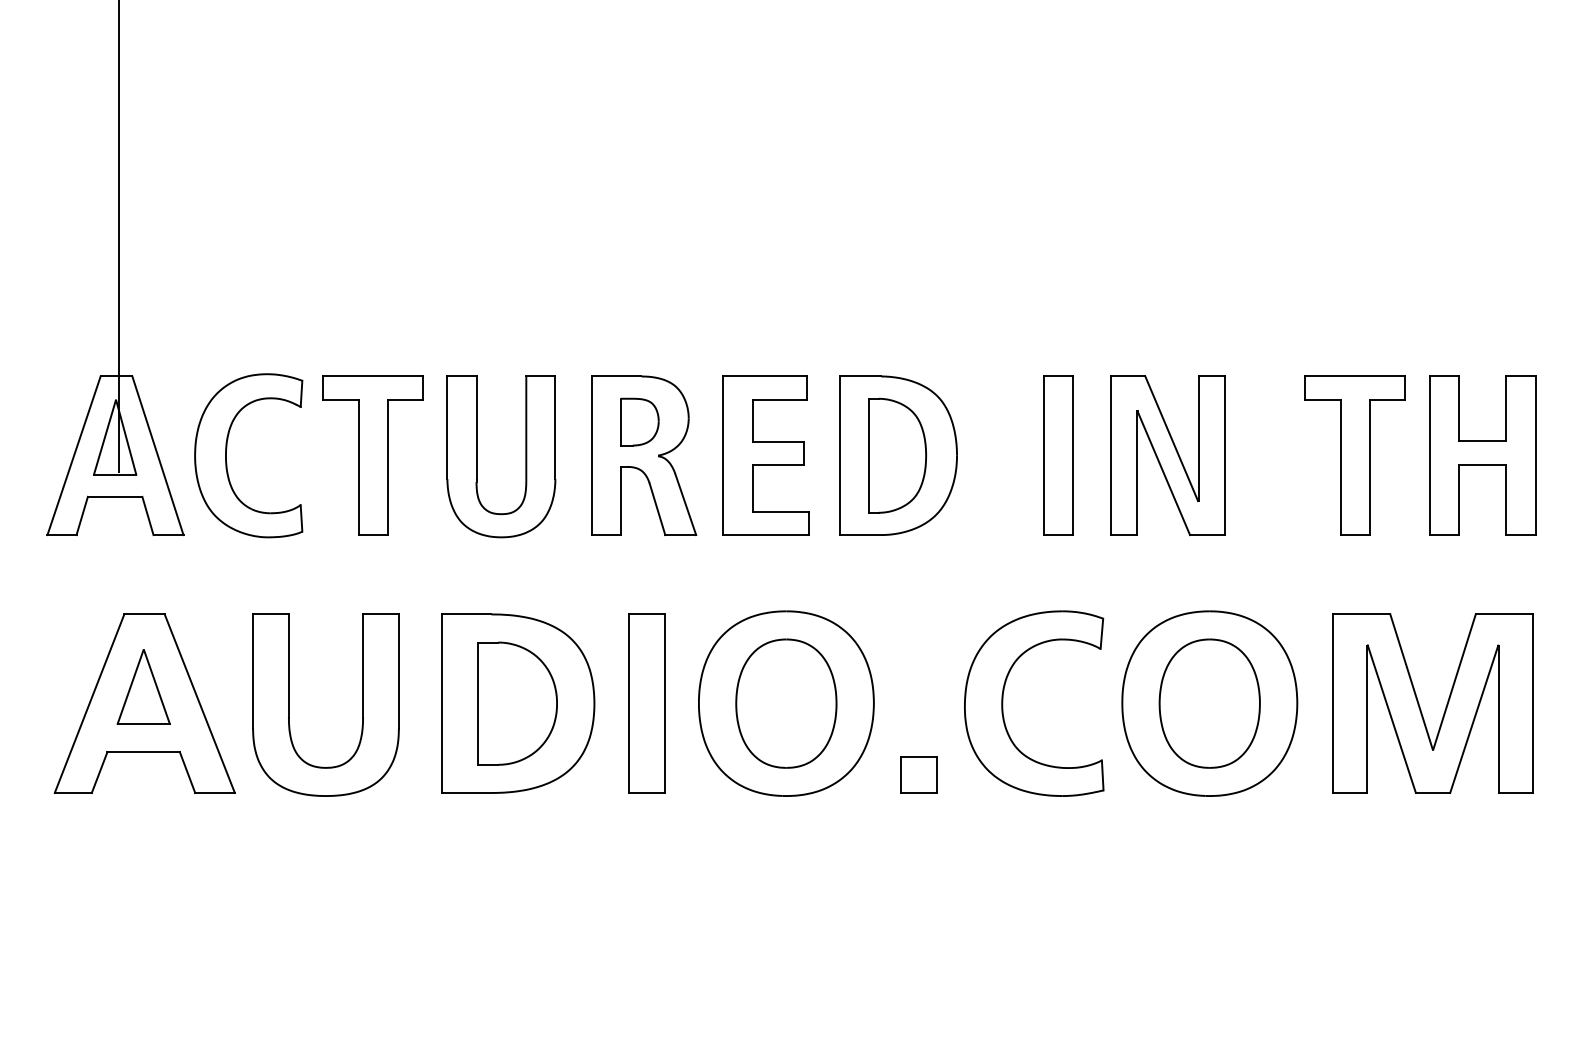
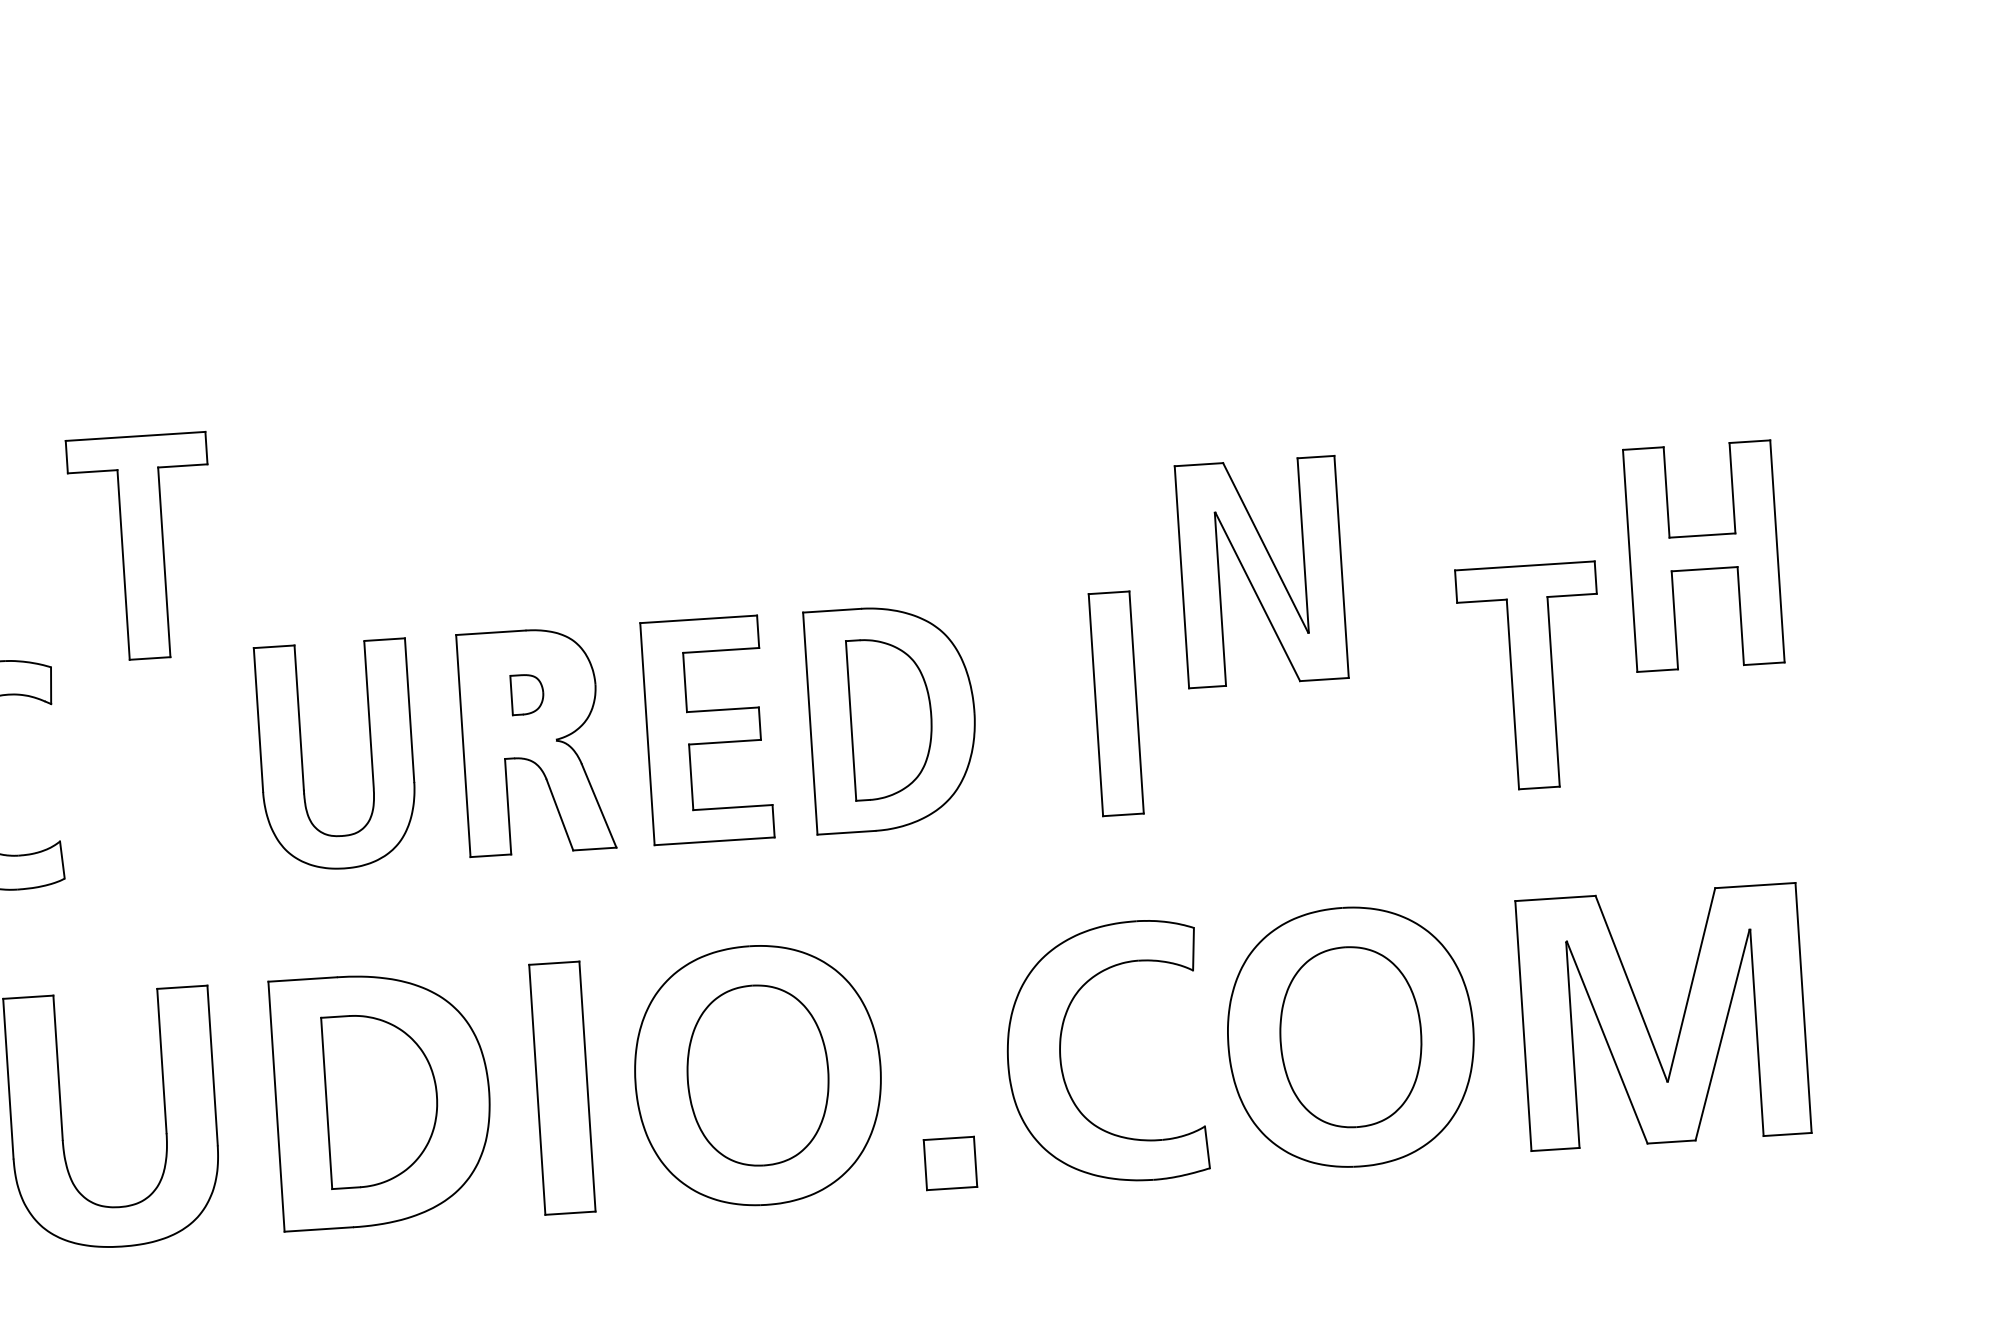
part: (639, 421) -> (526, 693), size x0.6
part: (372, 455) -> (141, 547), moved
part: (1167, 455) -> (1261, 571), moved
part: (1482, 455) -> (1703, 555), moved

